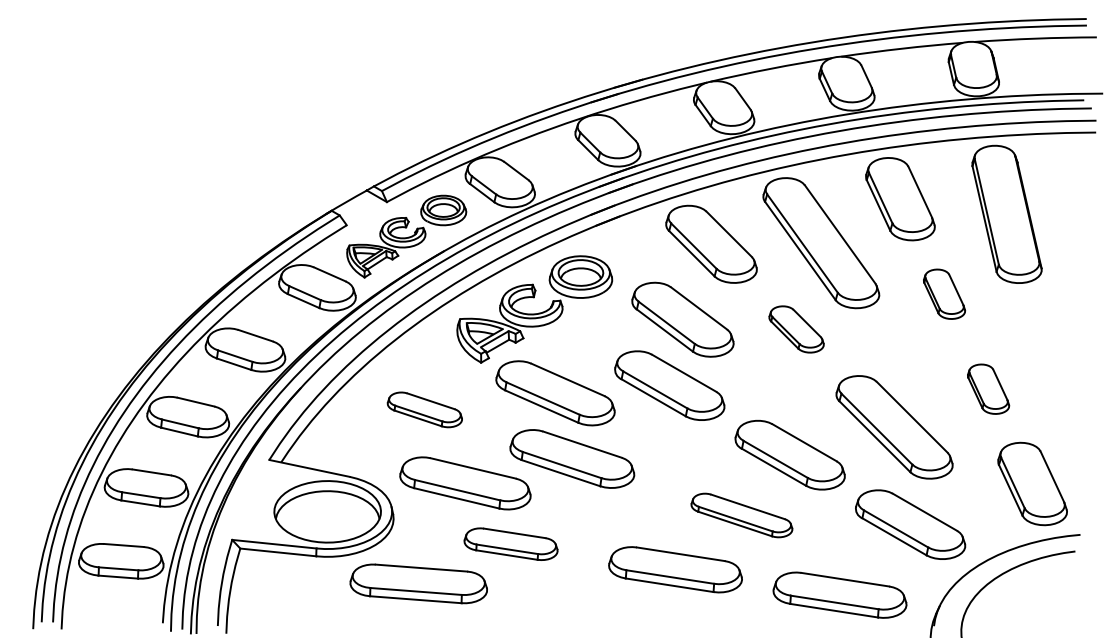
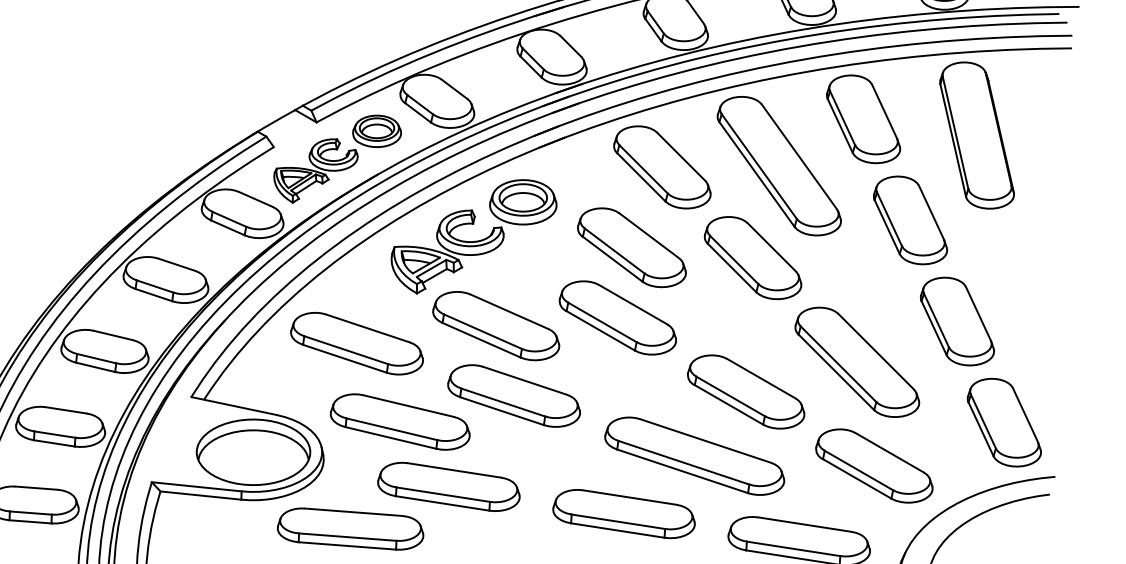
part: (944, 294) -> (910, 220), size x1.67
part: (796, 329) -> (752, 258), size x1.67
part: (988, 389) -> (957, 322), size x1.67
part: (424, 409) -> (356, 343), size x1.67
part: (741, 515) -> (694, 456), size x1.67
part: (510, 543) -> (448, 486), size x1.43

